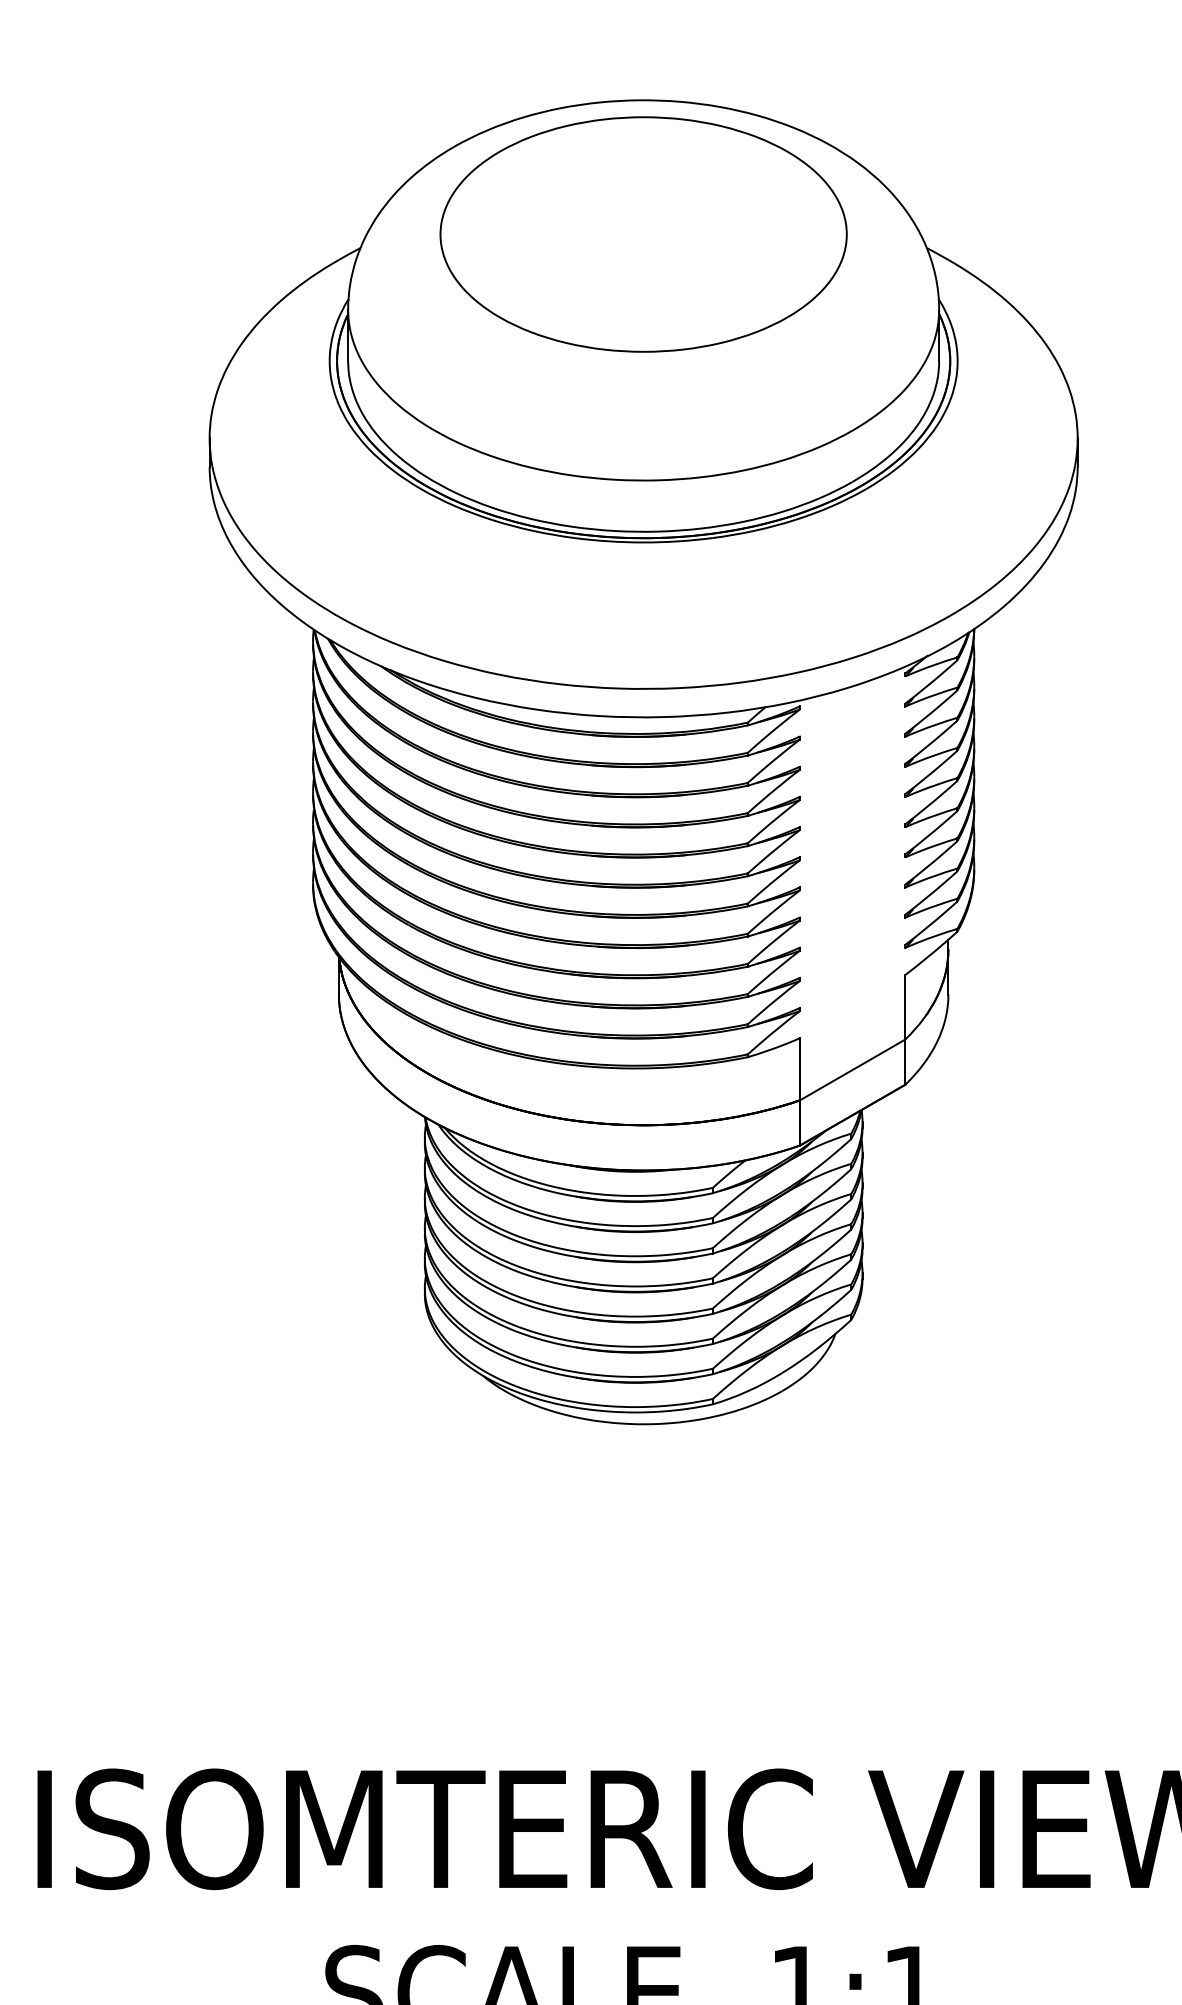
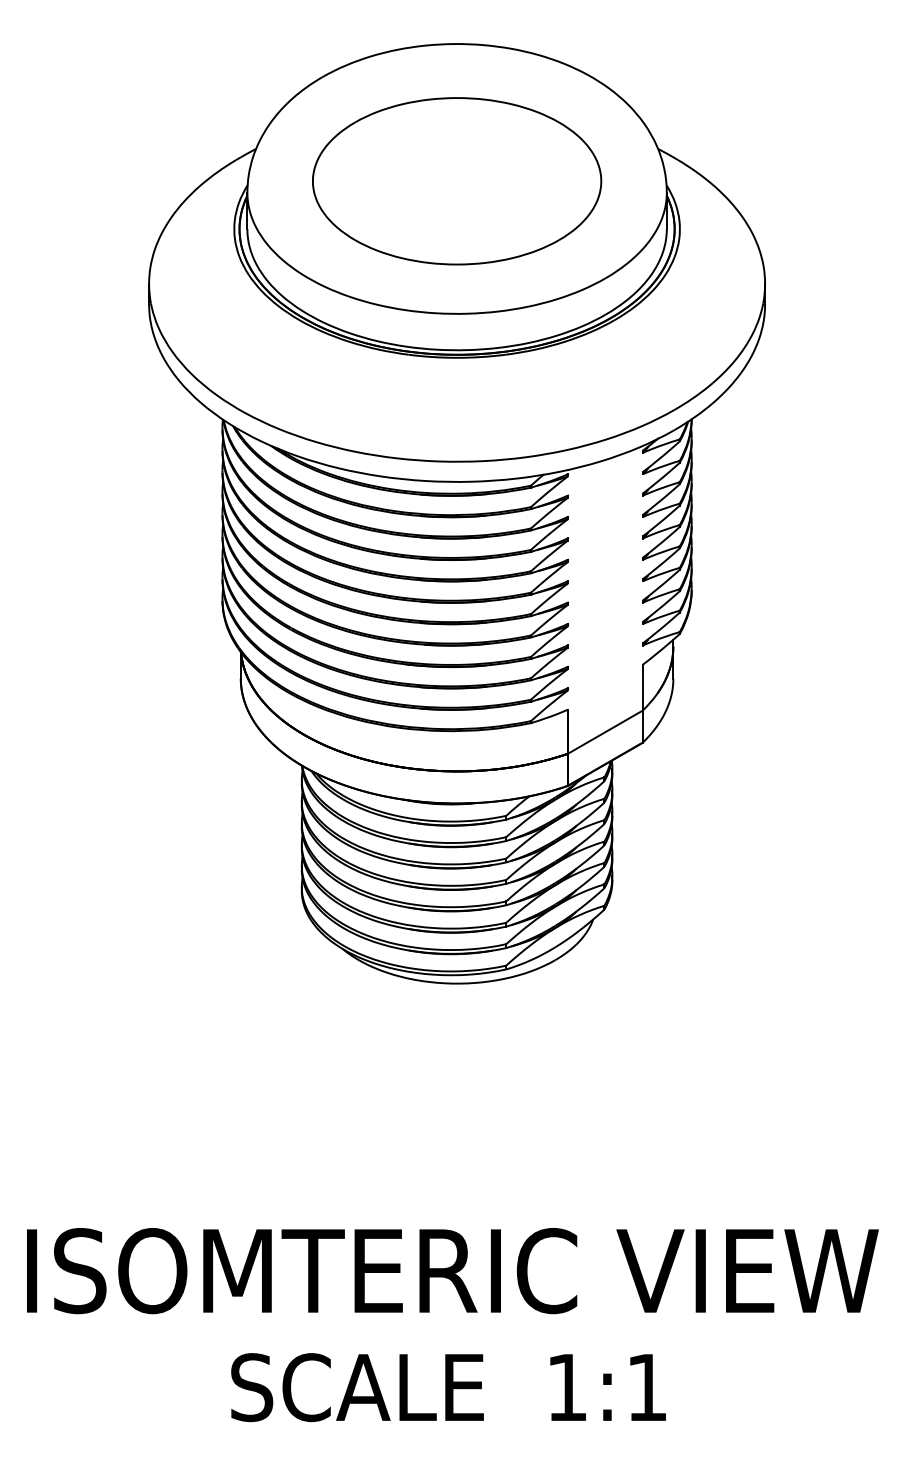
part: (644, 234) -> (457, 181), moved

